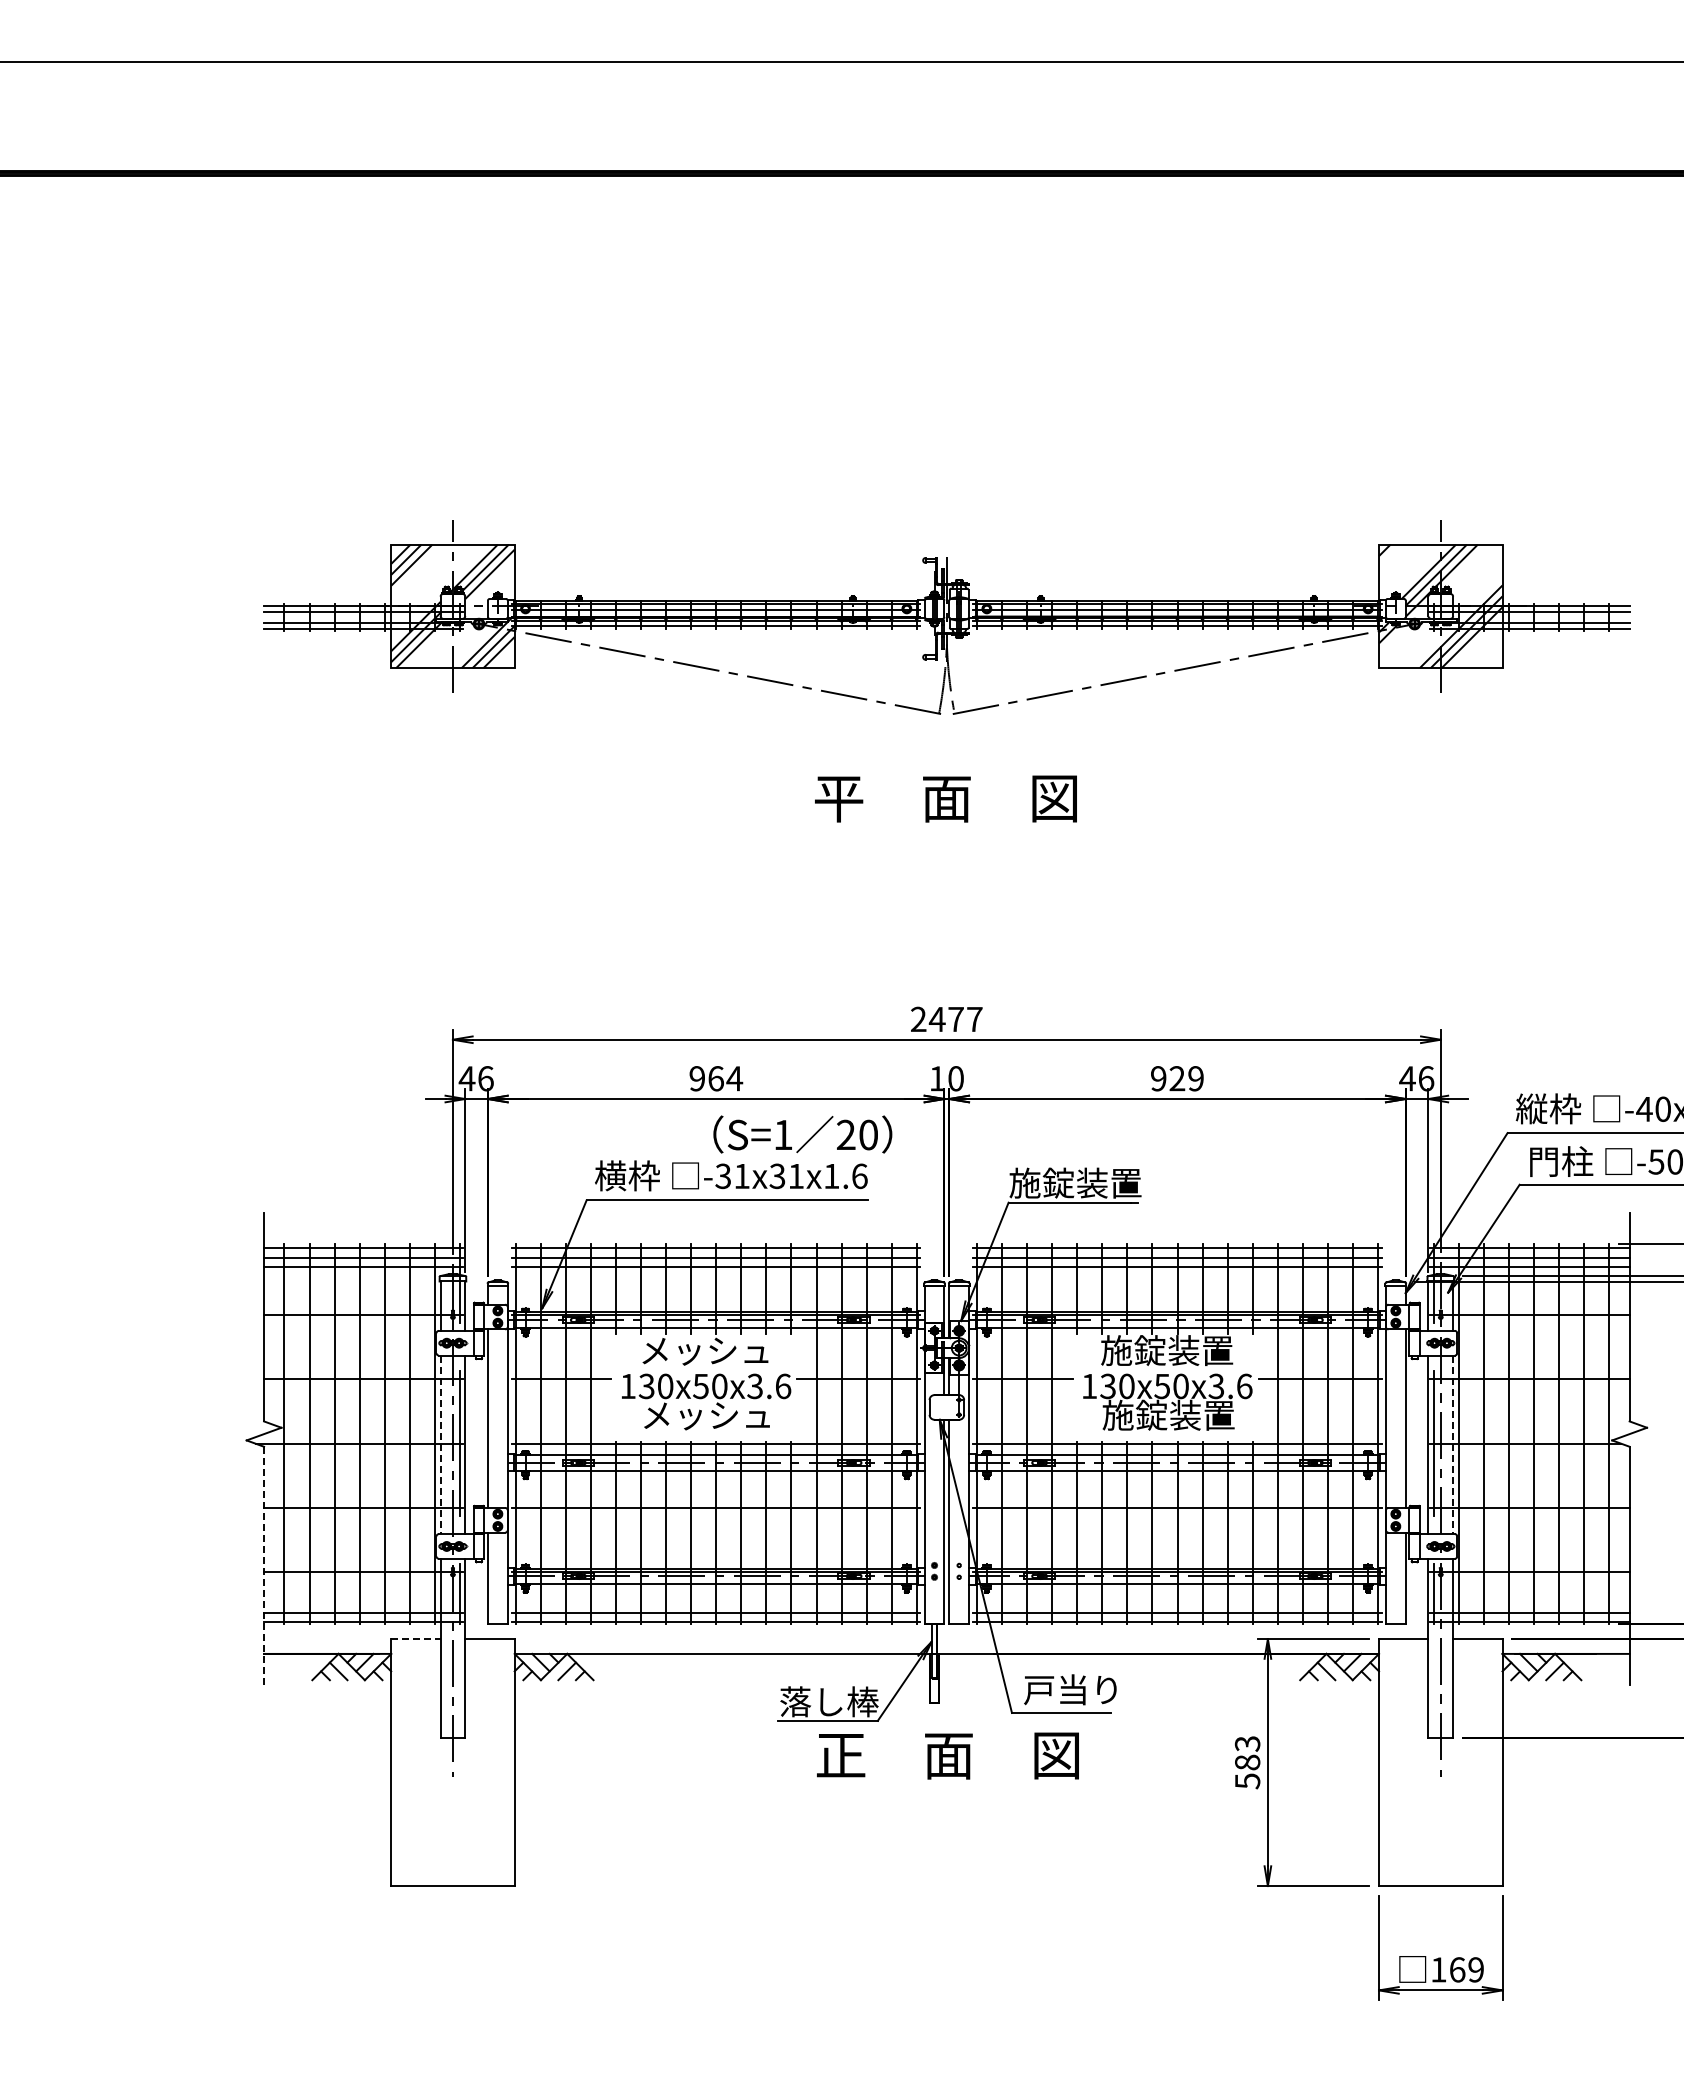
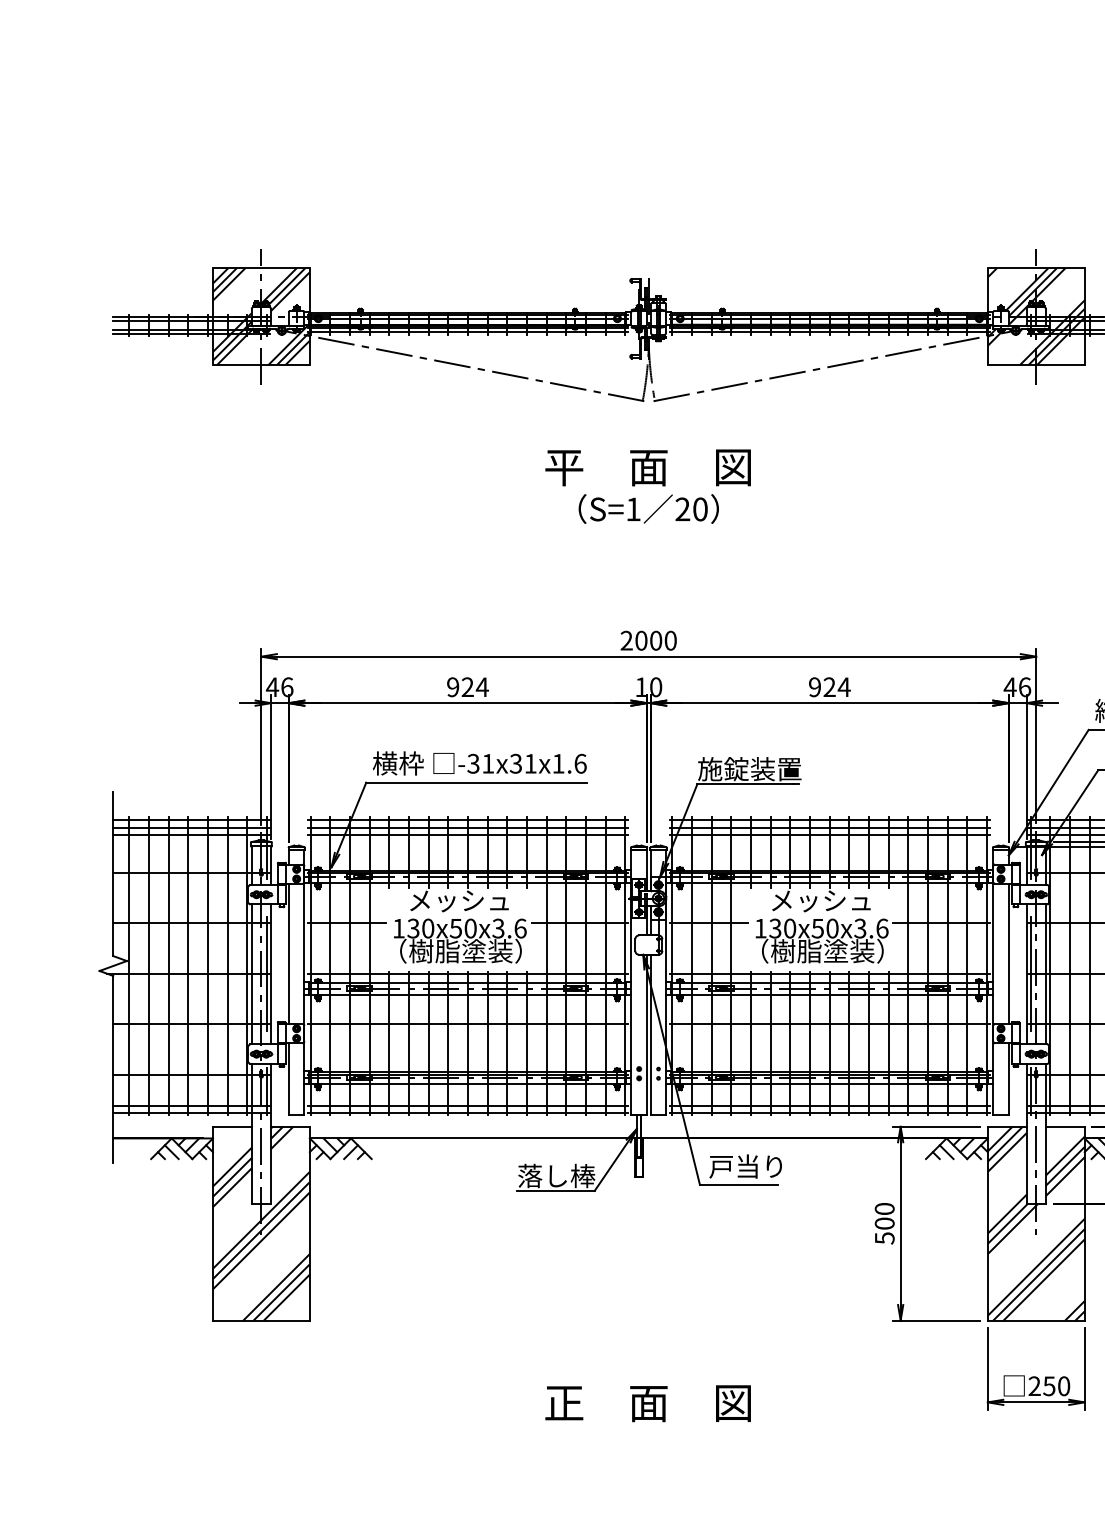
text: (955, 1019) -> (655, 640), 2477 -> 2000
text: (715, 1078) -> (467, 687), 964 -> 924
text: (1195, 1078) -> (843, 687), 929 -> 924
text: (802, 1134) -> (648, 509), moved
text: (1167, 1350) -> (821, 900), 施錠装置 -> メッシュ
text: (706, 1415) -> (460, 951), メッシュ -> （樹脂塗装）
text: (1168, 1415) -> (822, 951), 施錠装置 -> （樹脂塗装）
line: (440, 1445) -> (251, 974), dashed -> solid
line: (1453, 1445) -> (1046, 974), dashed -> solid
line: (264, 1565) -> (113, 1069), dashed -> solid
line: (415, 1639) -> (232, 1127), dashed -> solid
text: (1247, 1753) -> (884, 1216), 583 -> 500
text: (947, 1755) -> (647, 1403), moved
hatch: (452, 1762) -> (261, 1223), added
hatch: (1440, 1762) -> (1036, 1223), added
text: (1457, 1969) -> (1049, 1385), 169 -> 250

